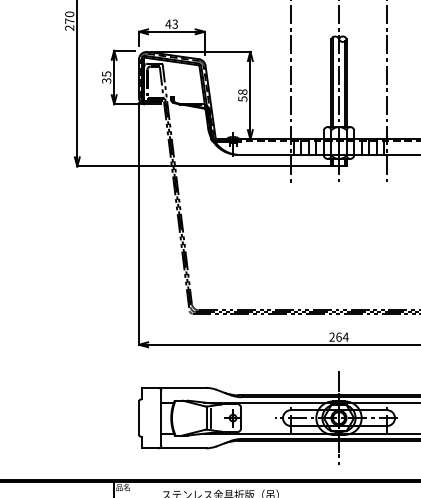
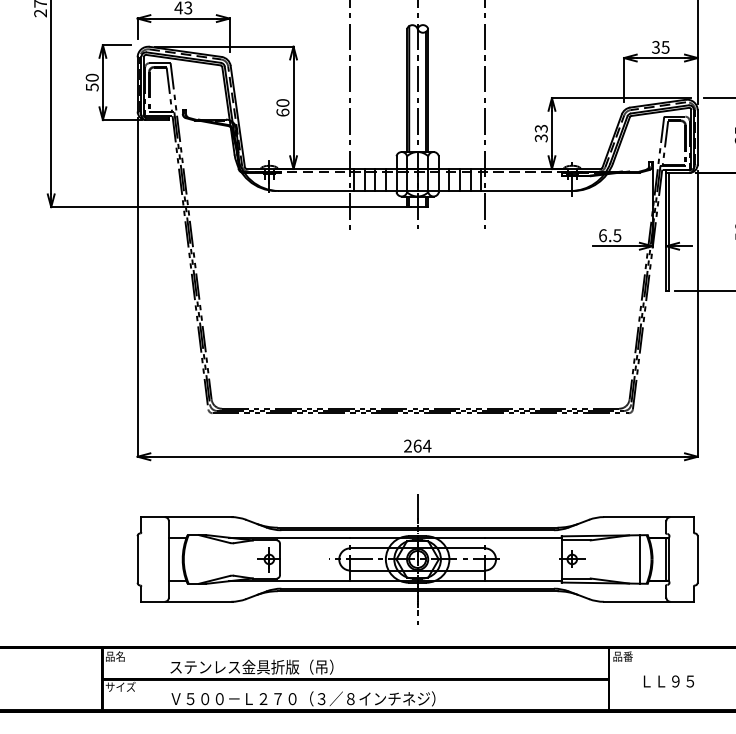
text: (106, 76) -> (91, 81), 35 -> 50
text: (242, 95) -> (282, 107), 58 -> 60
line: (207, 418) -> (233, 559), removed
line: (211, 418) -> (239, 559), removed

